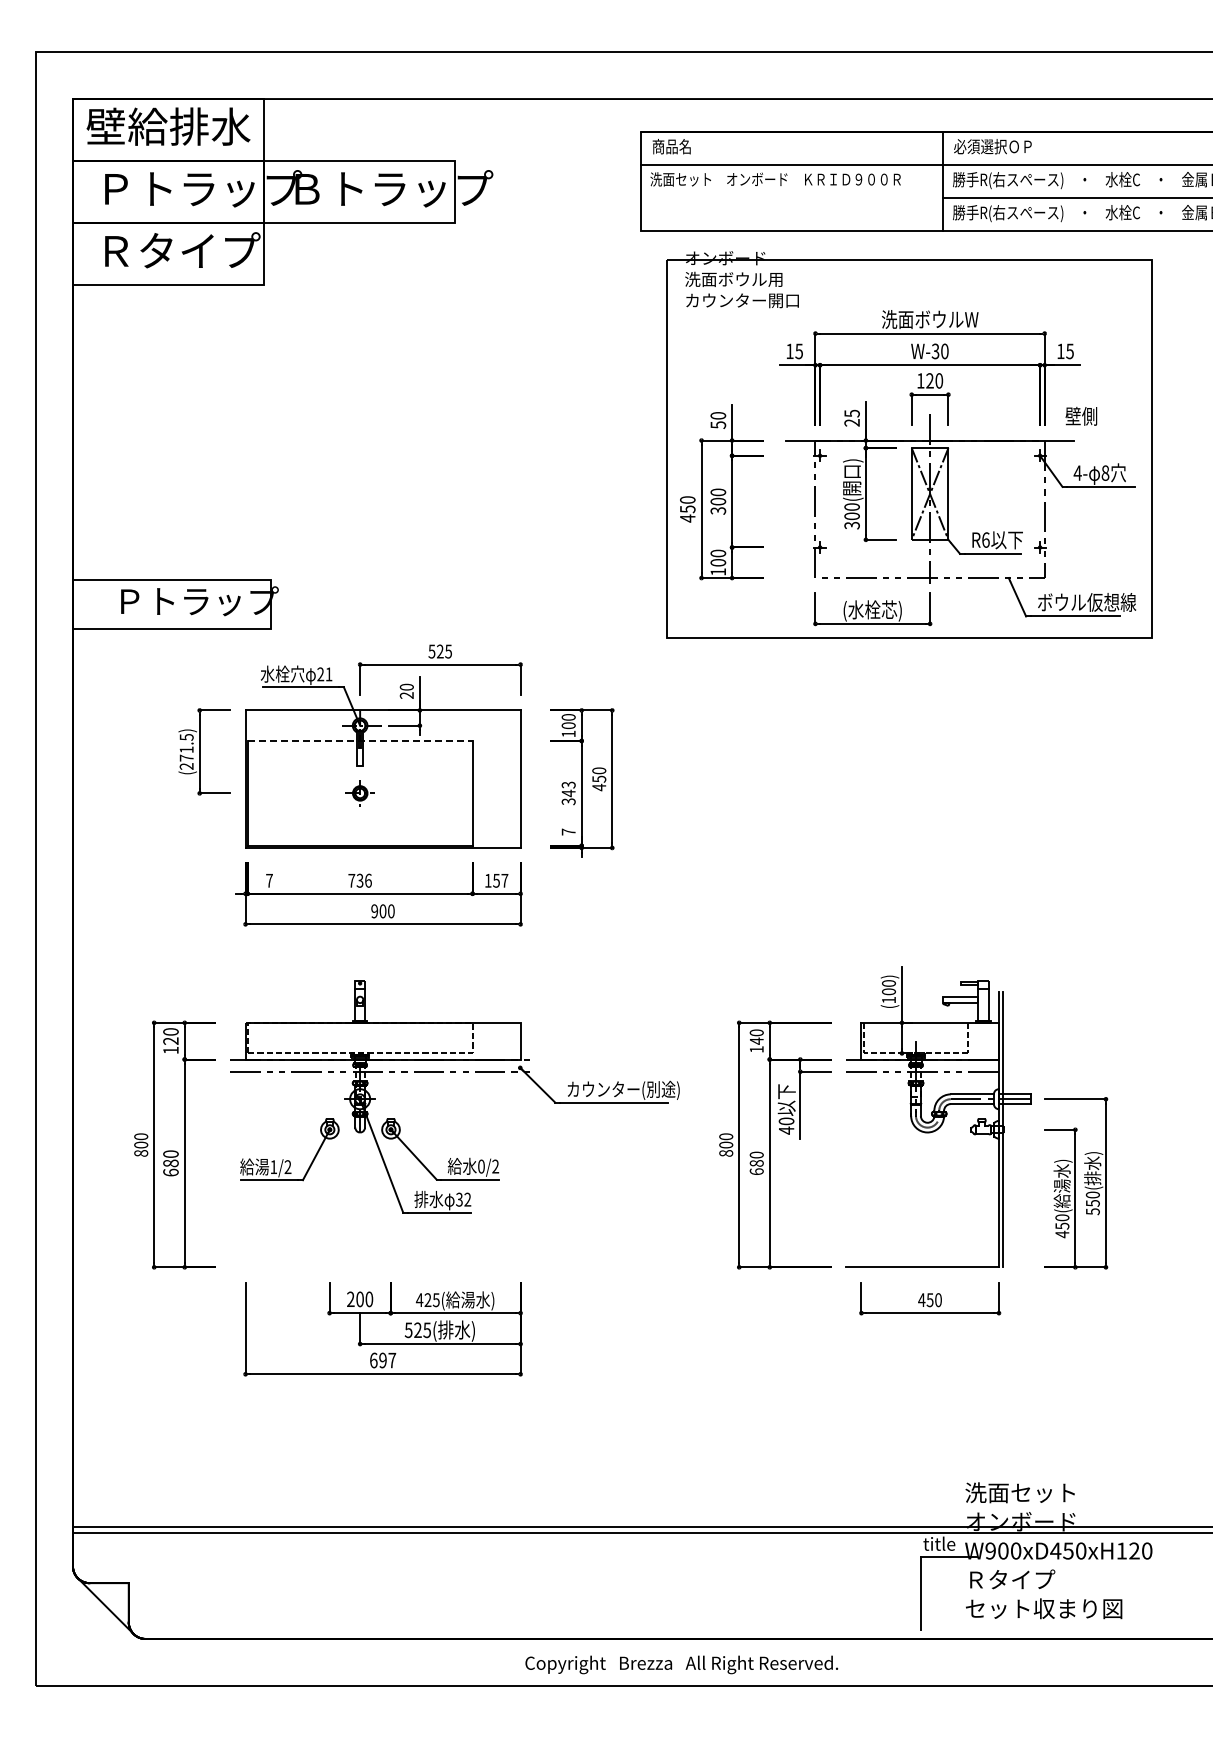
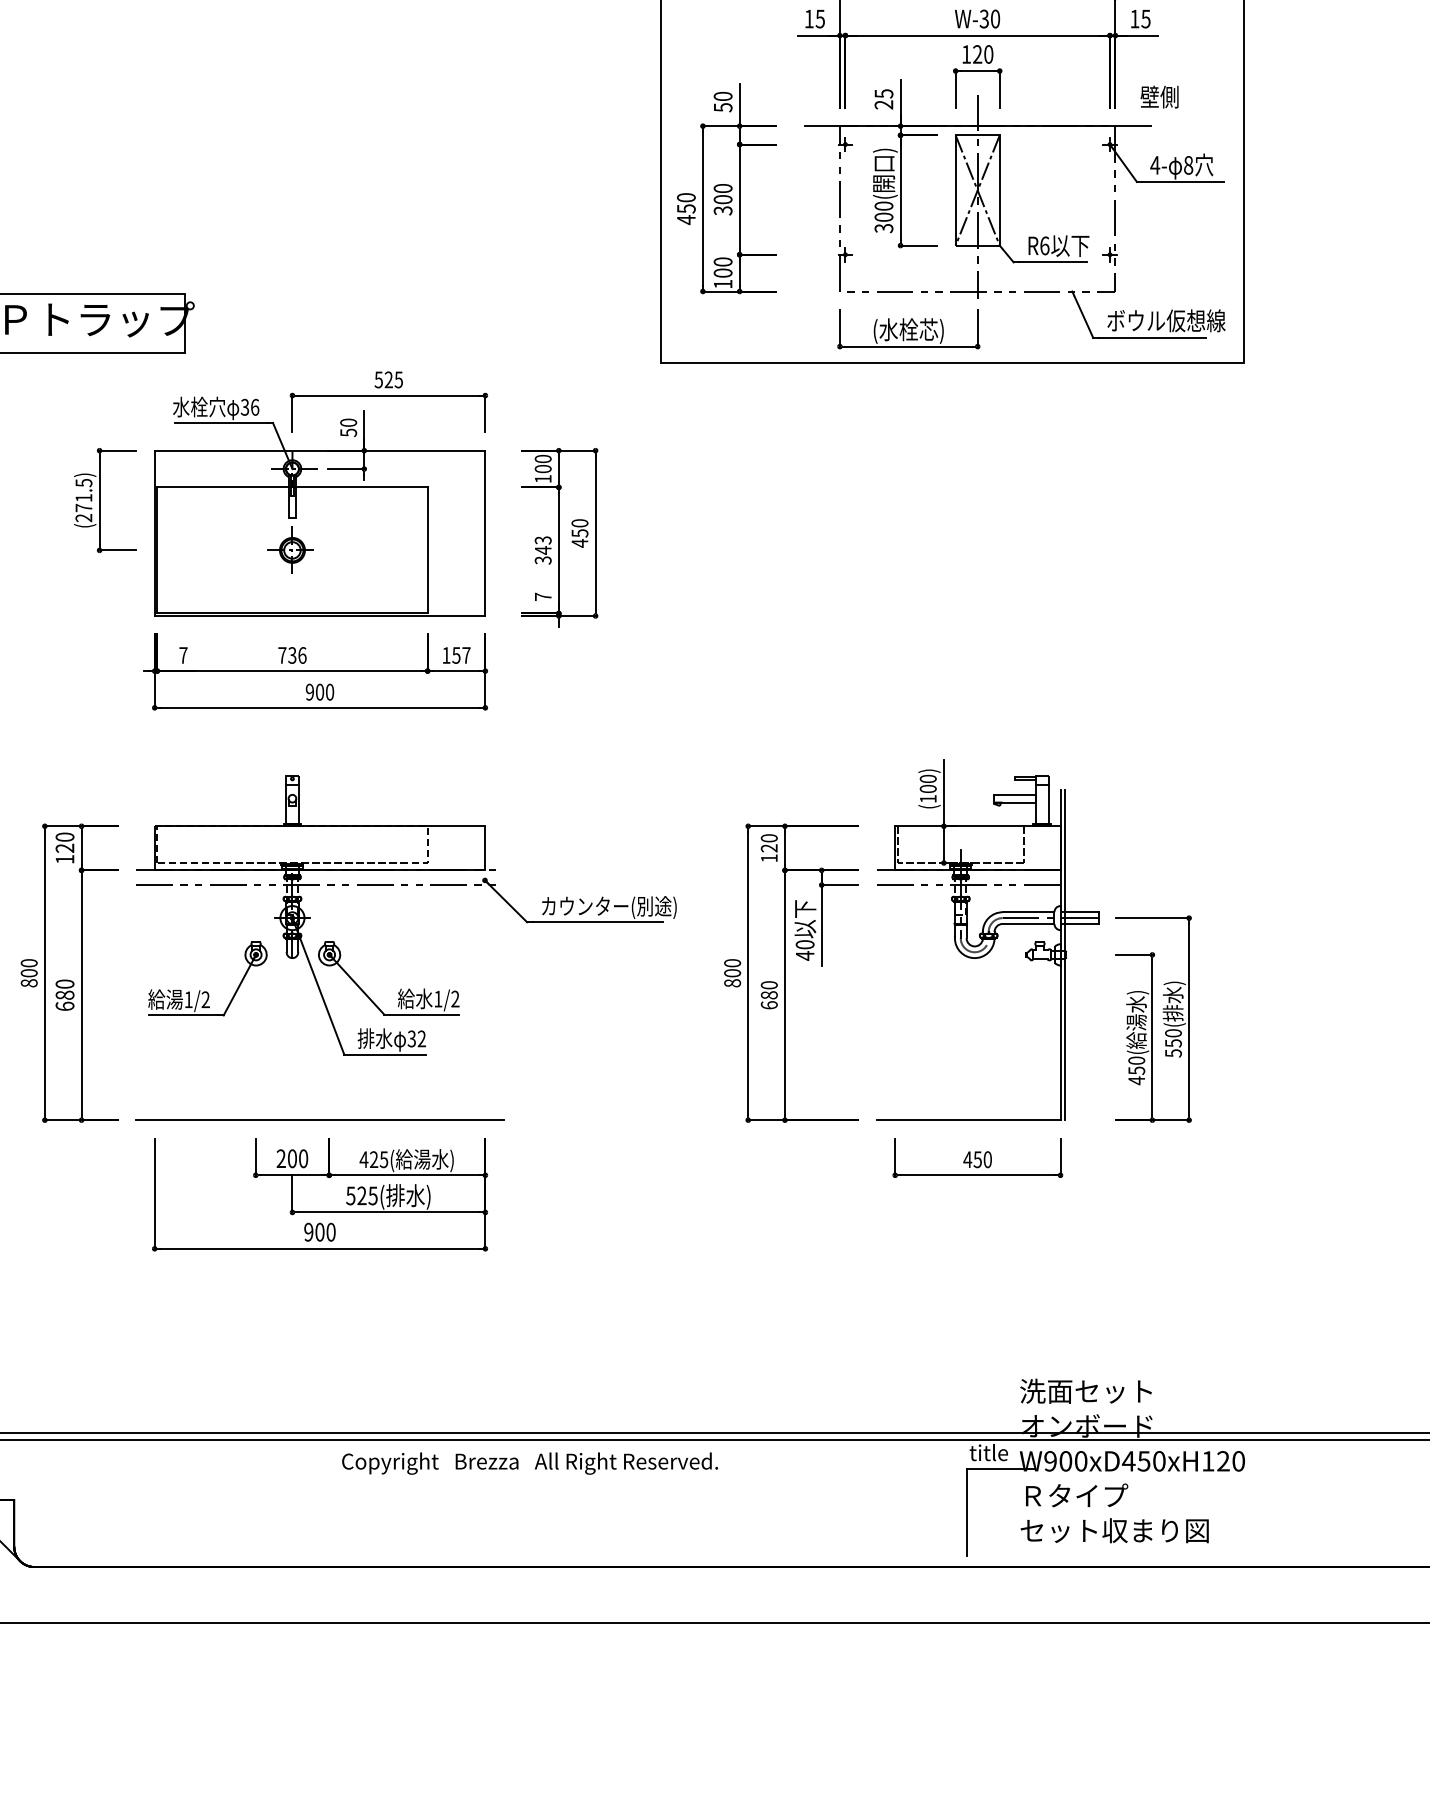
text: (324, 674) -> (249, 407), 21 -> 36
text: (406, 695) -> (348, 432), 20 -> 50
line: (360, 740) -> (292, 486), dashed -> solid
part: (360, 793) -> (292, 550), size x1.43
text: (756, 1040) -> (769, 847), 140 -> 120
text: (481, 1166) -> (438, 998), 0/2 -> 1/2
line: (382, 1267) -> (319, 1120), added
text: (383, 1360) -> (320, 1232), 697 -> 900
text: (681, 1664) -> (529, 1463), moved

